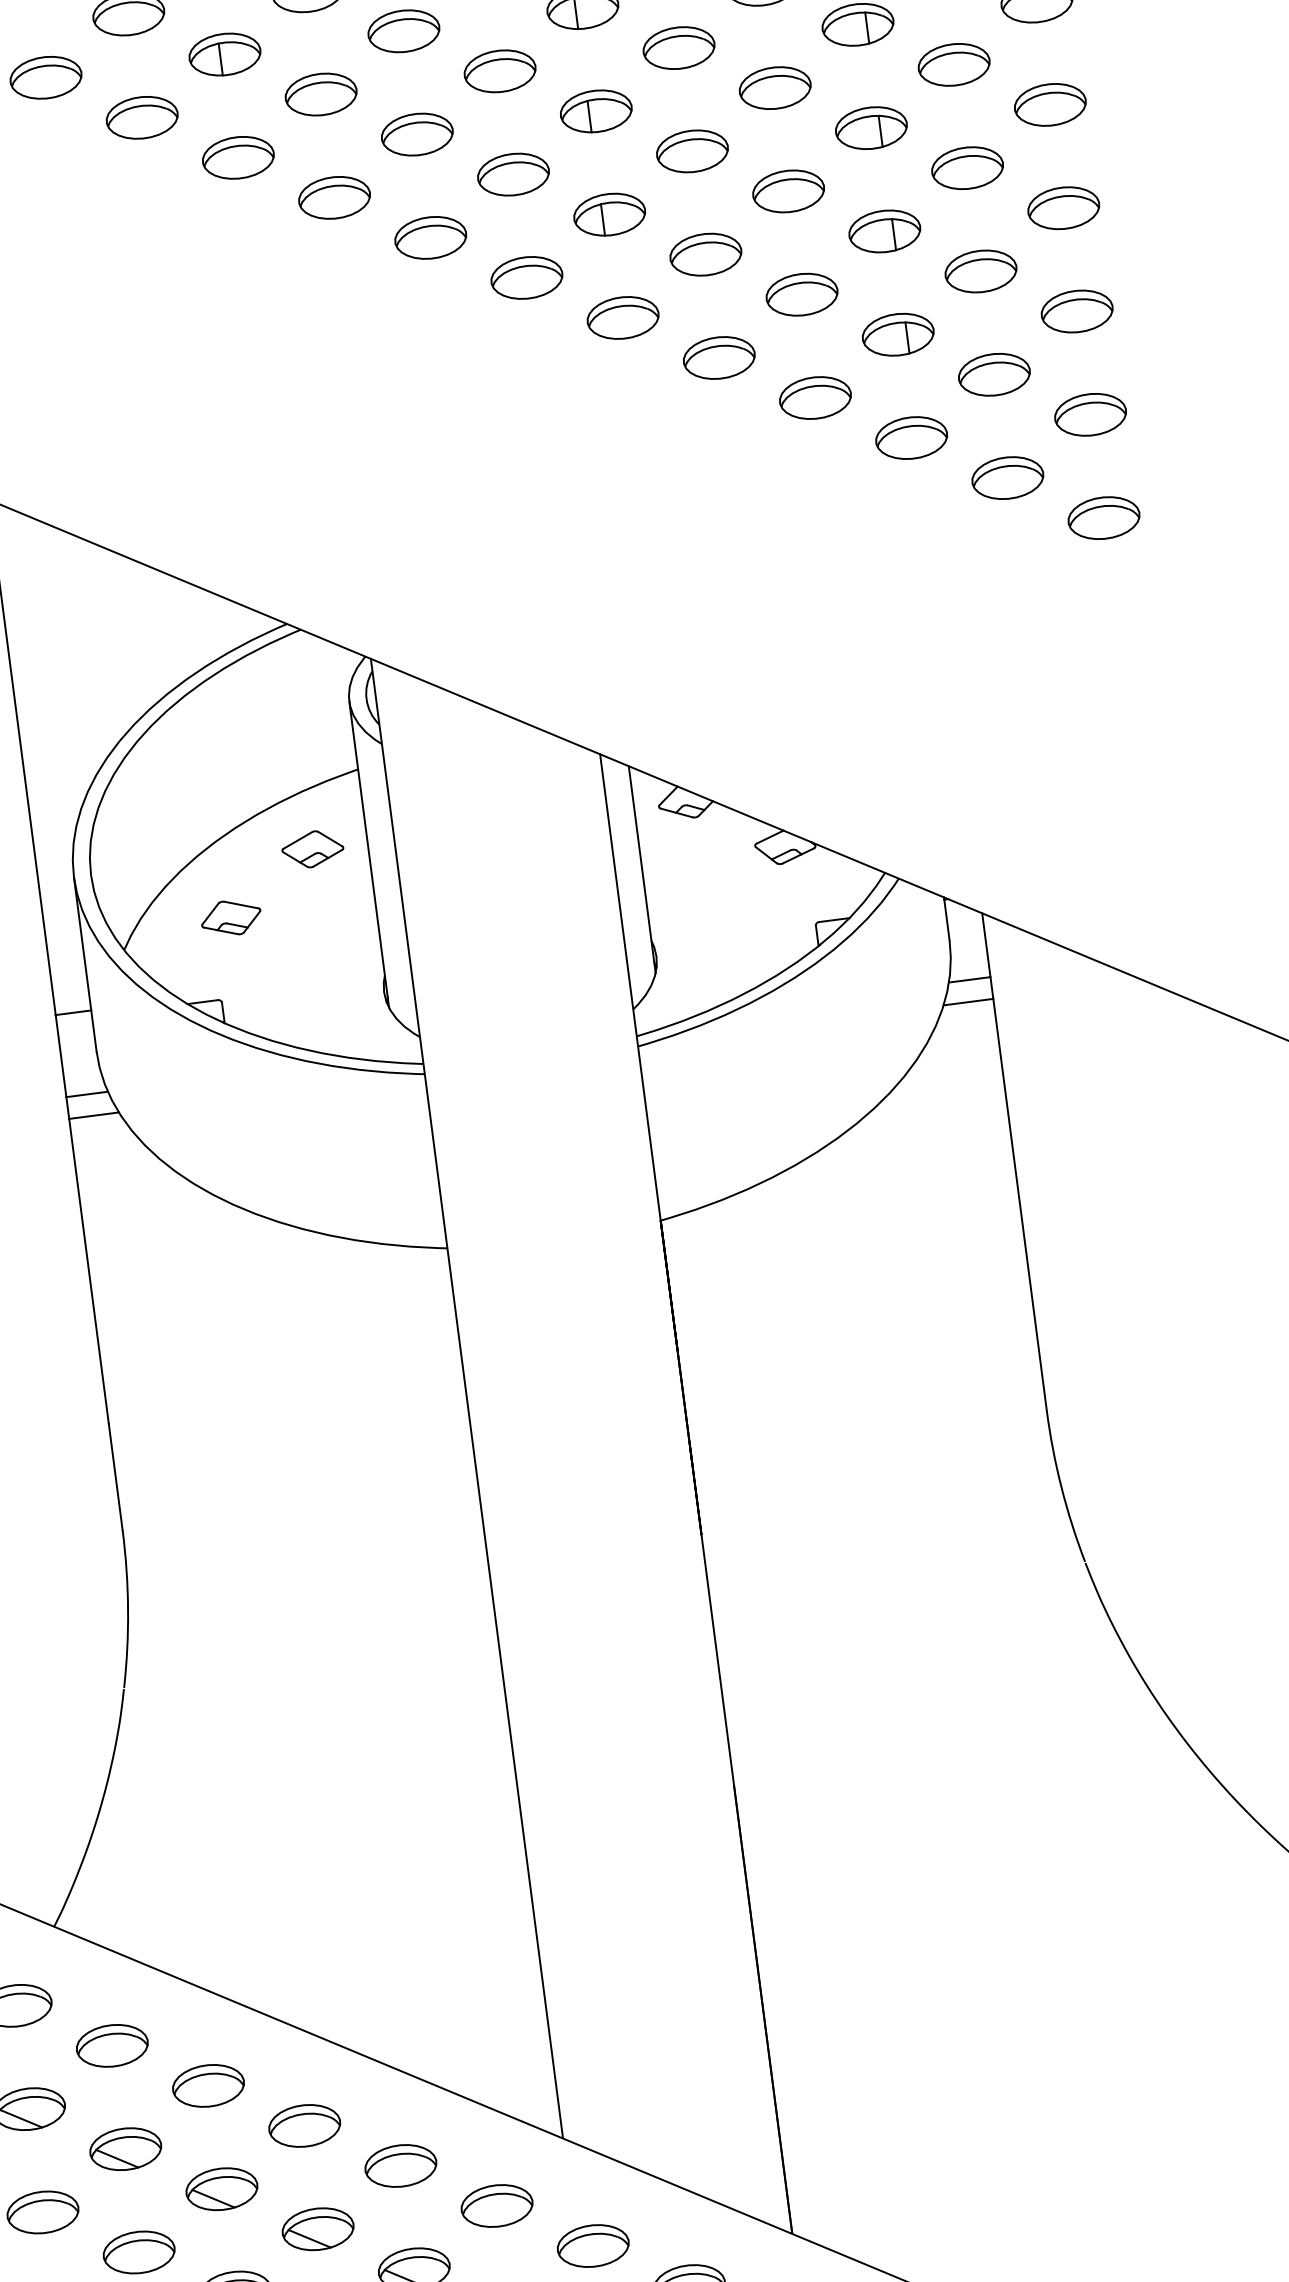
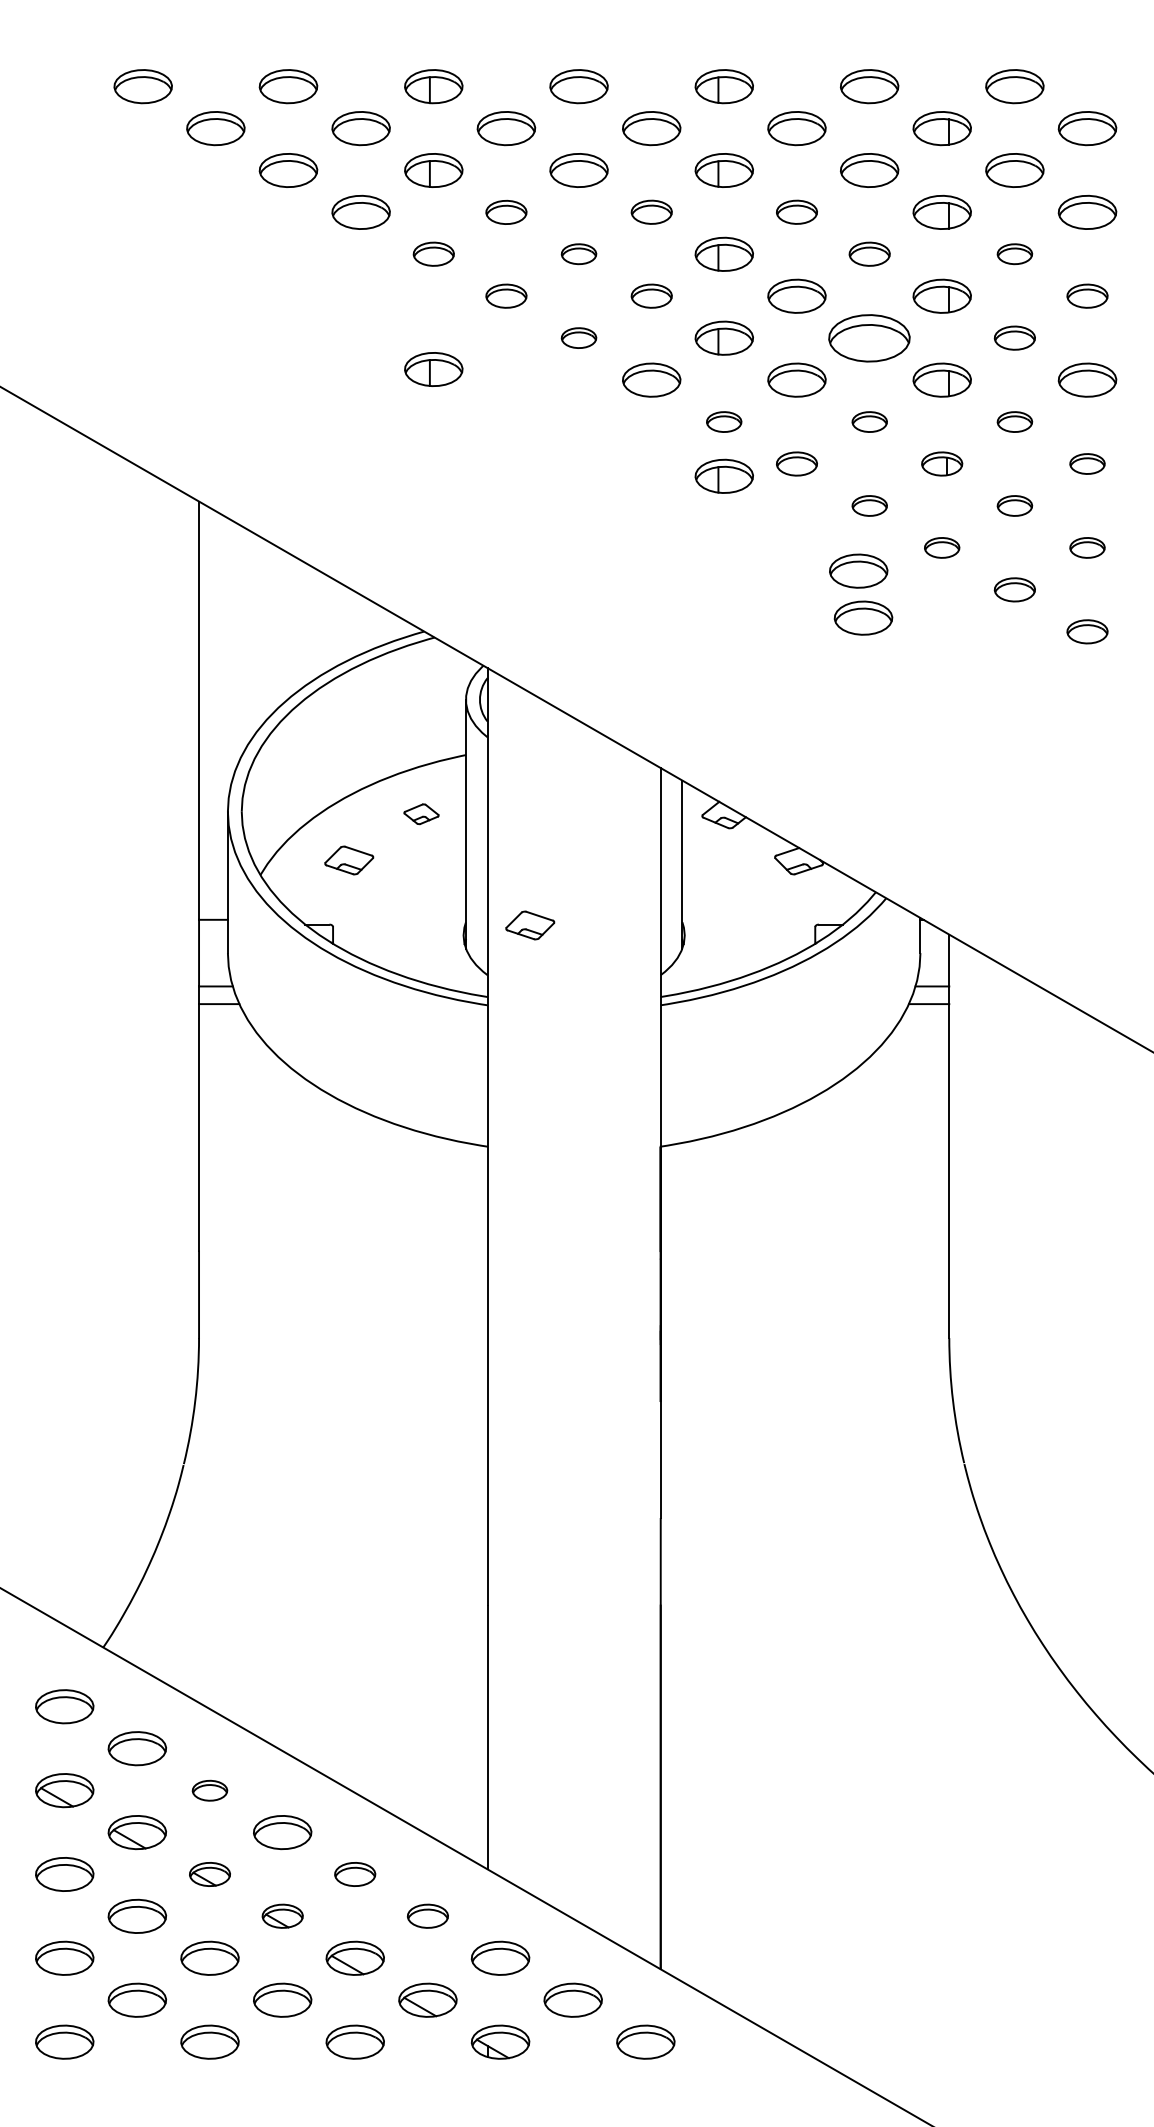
part: (678, 47) -> (796, 211), size x0.7
part: (953, 63) -> (1014, 253), size x0.6
part: (499, 70) -> (651, 211), size x0.7
part: (774, 87) -> (869, 253), size x0.7
part: (321, 94) -> (506, 212), size x0.7
part: (1050, 103) -> (1087, 295), size x0.7
part: (416, 133) -> (578, 253), size x0.6
part: (237, 156) -> (433, 253), size x0.7
part: (967, 167) -> (1014, 337), size x0.7
part: (513, 173) -> (651, 295), size x0.7
part: (788, 190) -> (869, 337), size x1.4
part: (334, 196) -> (506, 295), size x0.7
part: (429, 237) -> (578, 337), size x0.6
part: (980, 270) -> (1014, 421), size x0.6
part: (801, 294) -> (869, 421), size x0.6
part: (256, 299) -> (433, 369), added
part: (1077, 310) -> (1087, 463), size x0.6
part: (621, 317) -> (723, 421), size x0.6
part: (897, 334) -> (941, 463), size x0.7
part: (718, 357) -> (796, 463), size x0.7
part: (993, 374) -> (1014, 505), size x0.6
part: (630, 383) -> (723, 475), added
part: (815, 397) -> (869, 505), size x0.6
part: (1090, 414) -> (1087, 547), size x0.6
part: (910, 437) -> (941, 547), size x0.6
part: (1007, 477) -> (1014, 589), size x0.7
part: (812, 479) -> (858, 570), added
part: (1103, 517) -> (1087, 631), size x0.7
part: (825, 536) -> (863, 617), added
part: (312, 849) -> (421, 814), size x0.7
part: (464, 969) -> (530, 925), added
part: (207, 2085) -> (209, 1790), size x0.6
part: (399, 2166) -> (354, 1874), size x0.7
part: (221, 2189) -> (209, 1874), size x0.7
part: (496, 2204) -> (427, 1915), size x0.7
part: (317, 2228) -> (282, 1915), size x0.7

